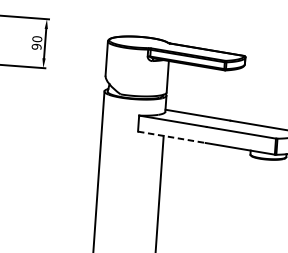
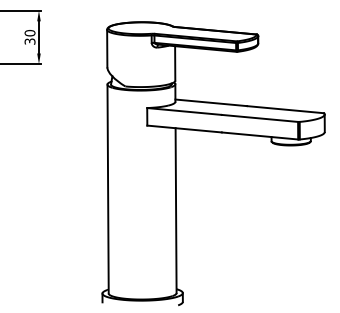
text: (36, 46) -> (29, 41), 90 -> 30
line: (172, 137) -> (185, 129), dashed -> solid

